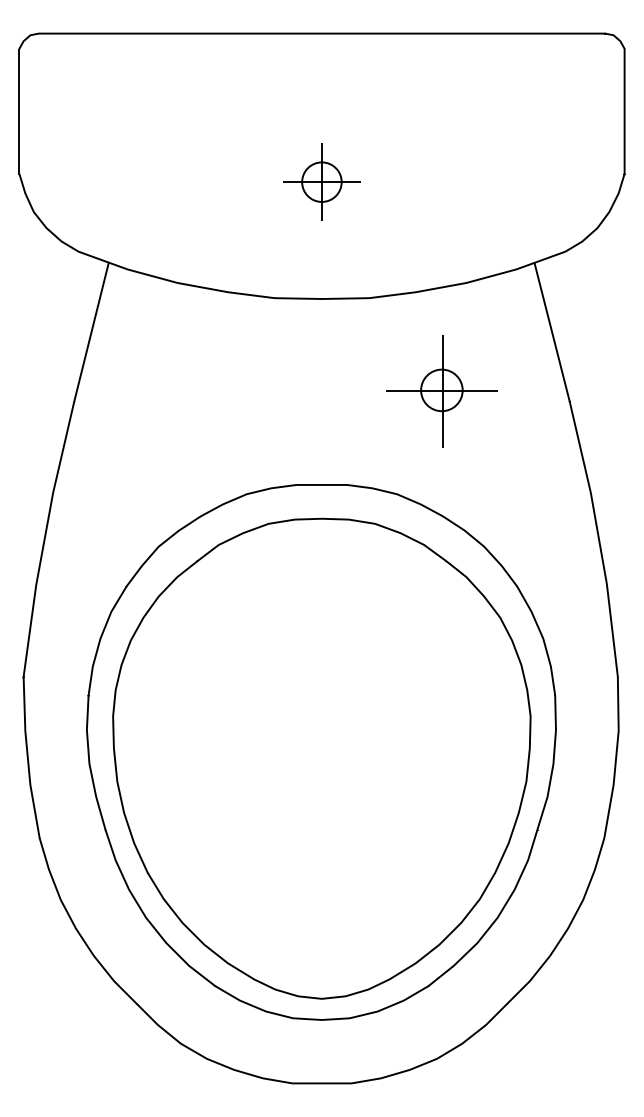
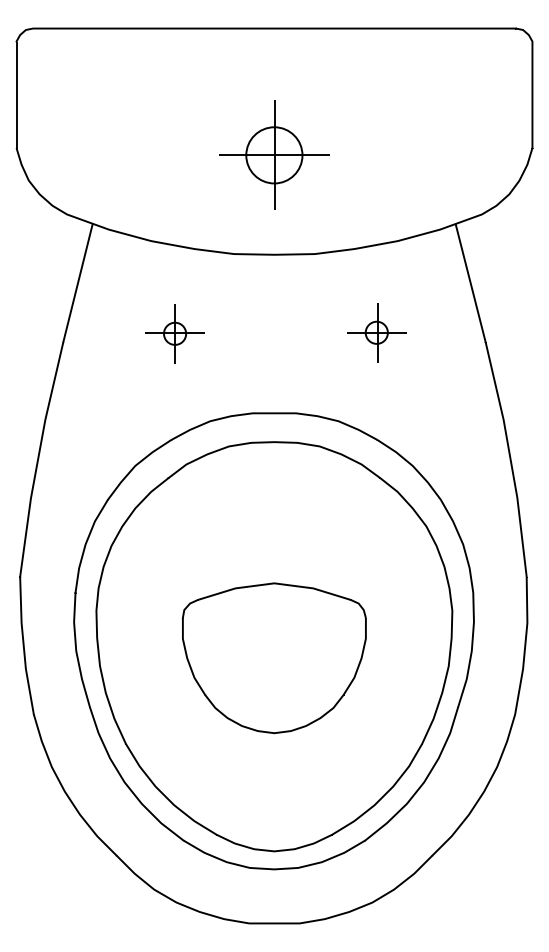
part: (322, 181) -> (274, 154), size x1.67
part: (441, 390) -> (376, 332), size x0.62
part: (204, 391) -> (174, 333), added
part: (322, 772) -> (274, 658), added

